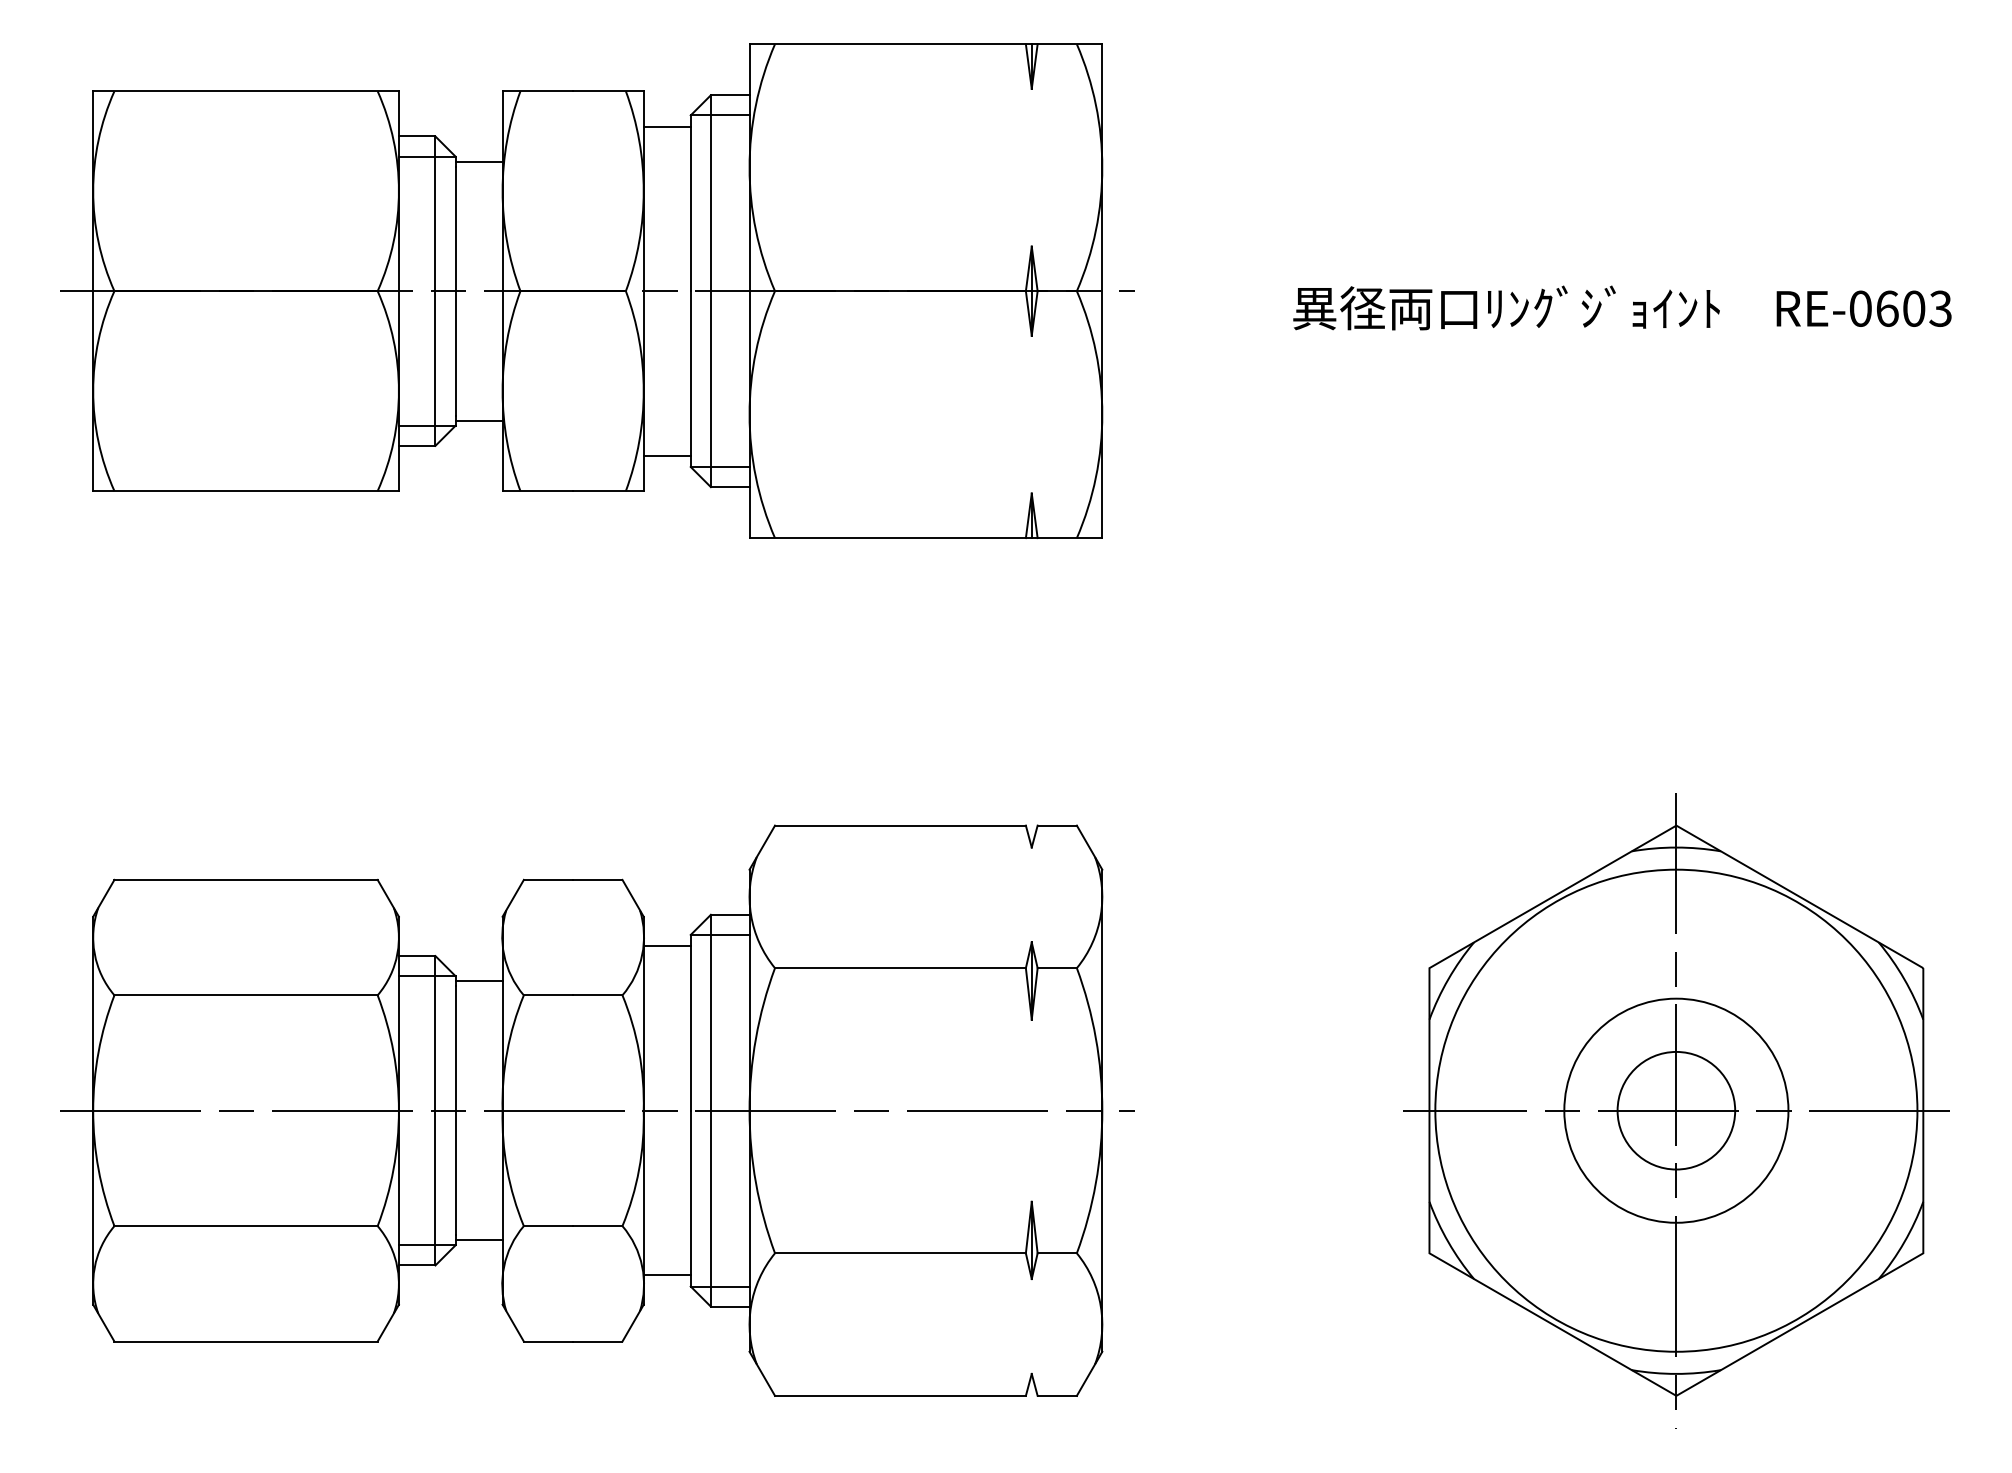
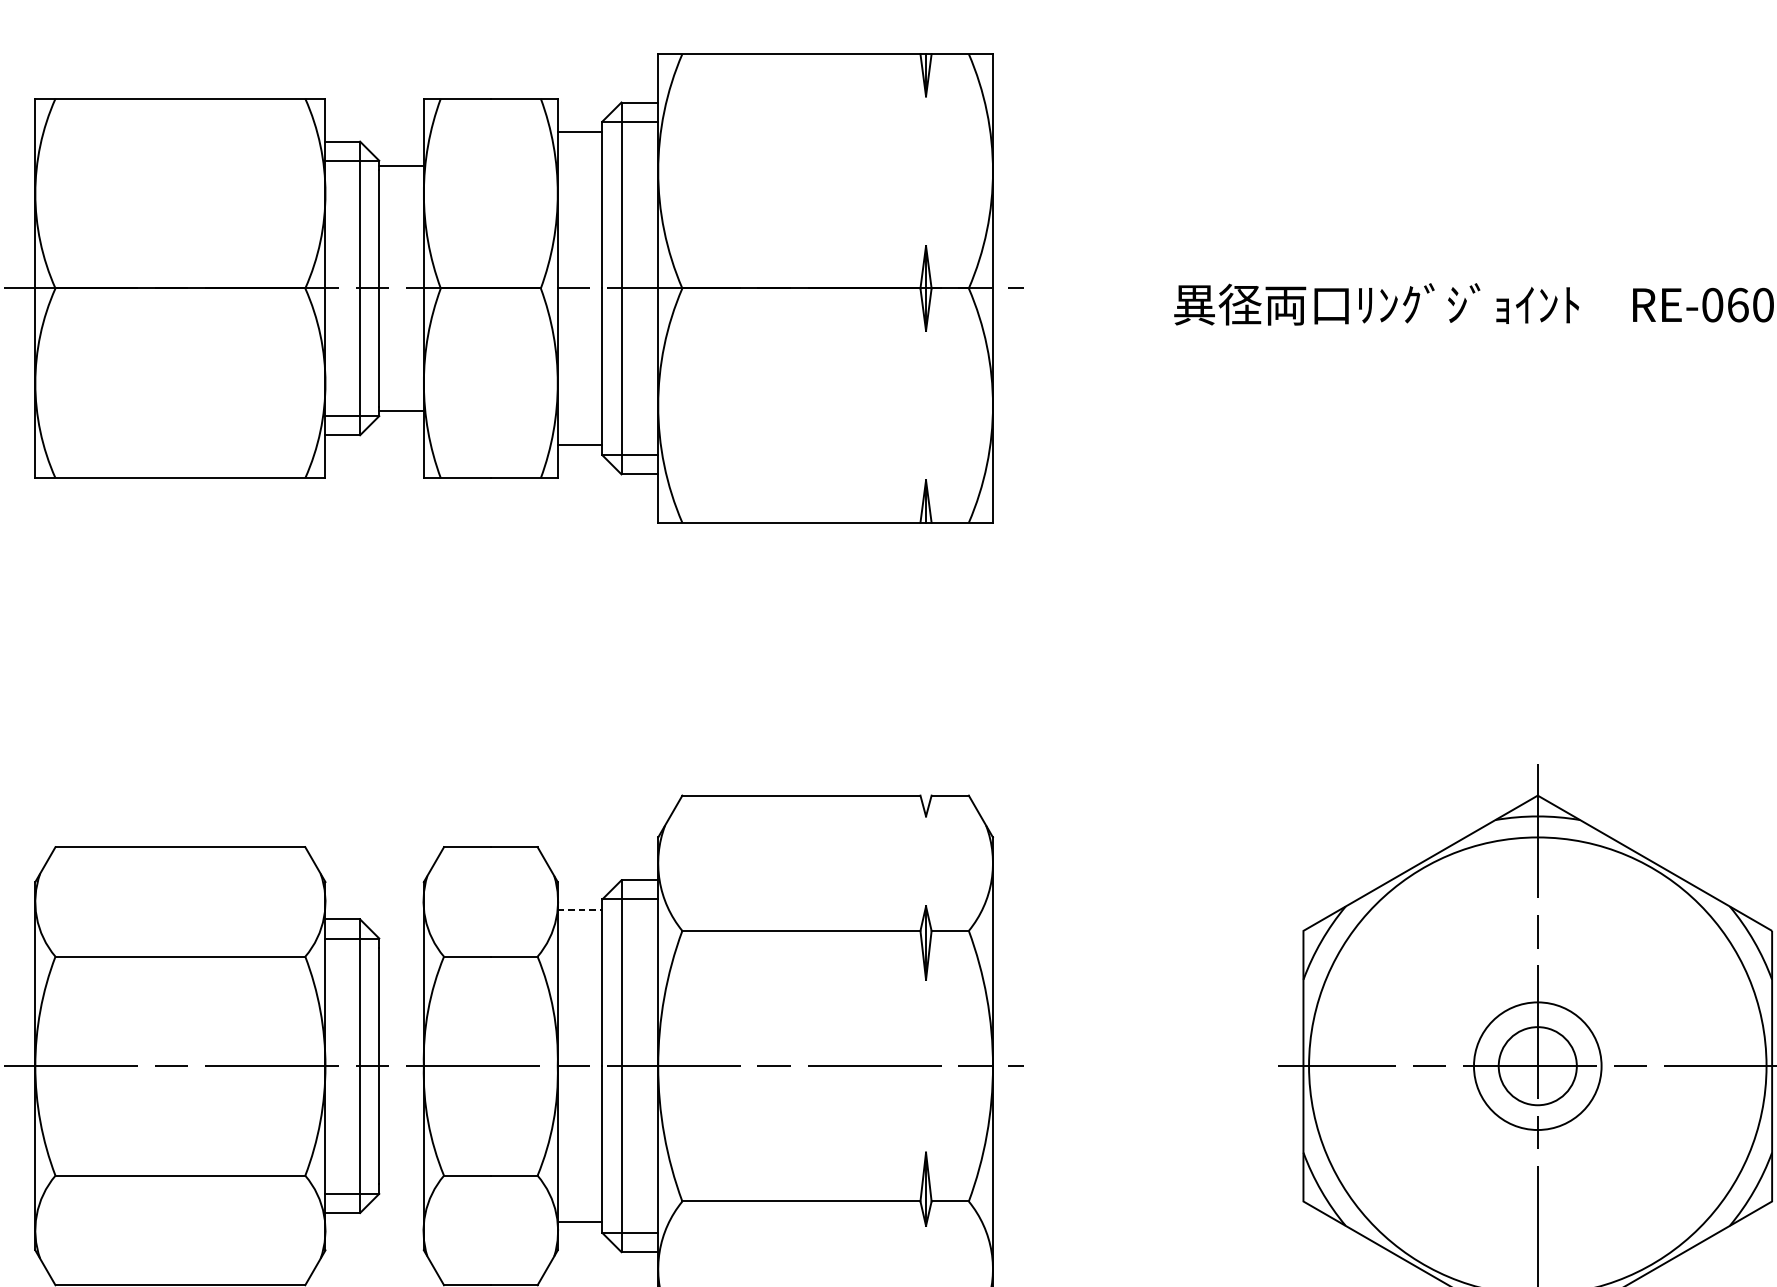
line: (667, 946) -> (580, 910), solid -> dashed
line: (478, 981) -> (400, 943), removed
circle: (1676, 1110) -> (1537, 1065), size x0.6
circle: (1676, 1110) -> (1537, 1065), size x0.7
line: (478, 1240) -> (400, 1189), removed

